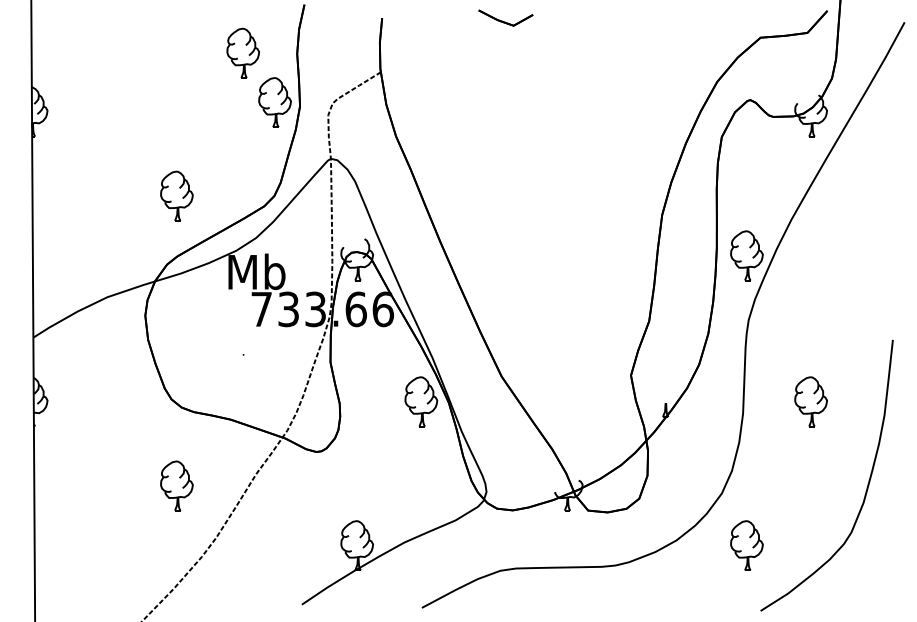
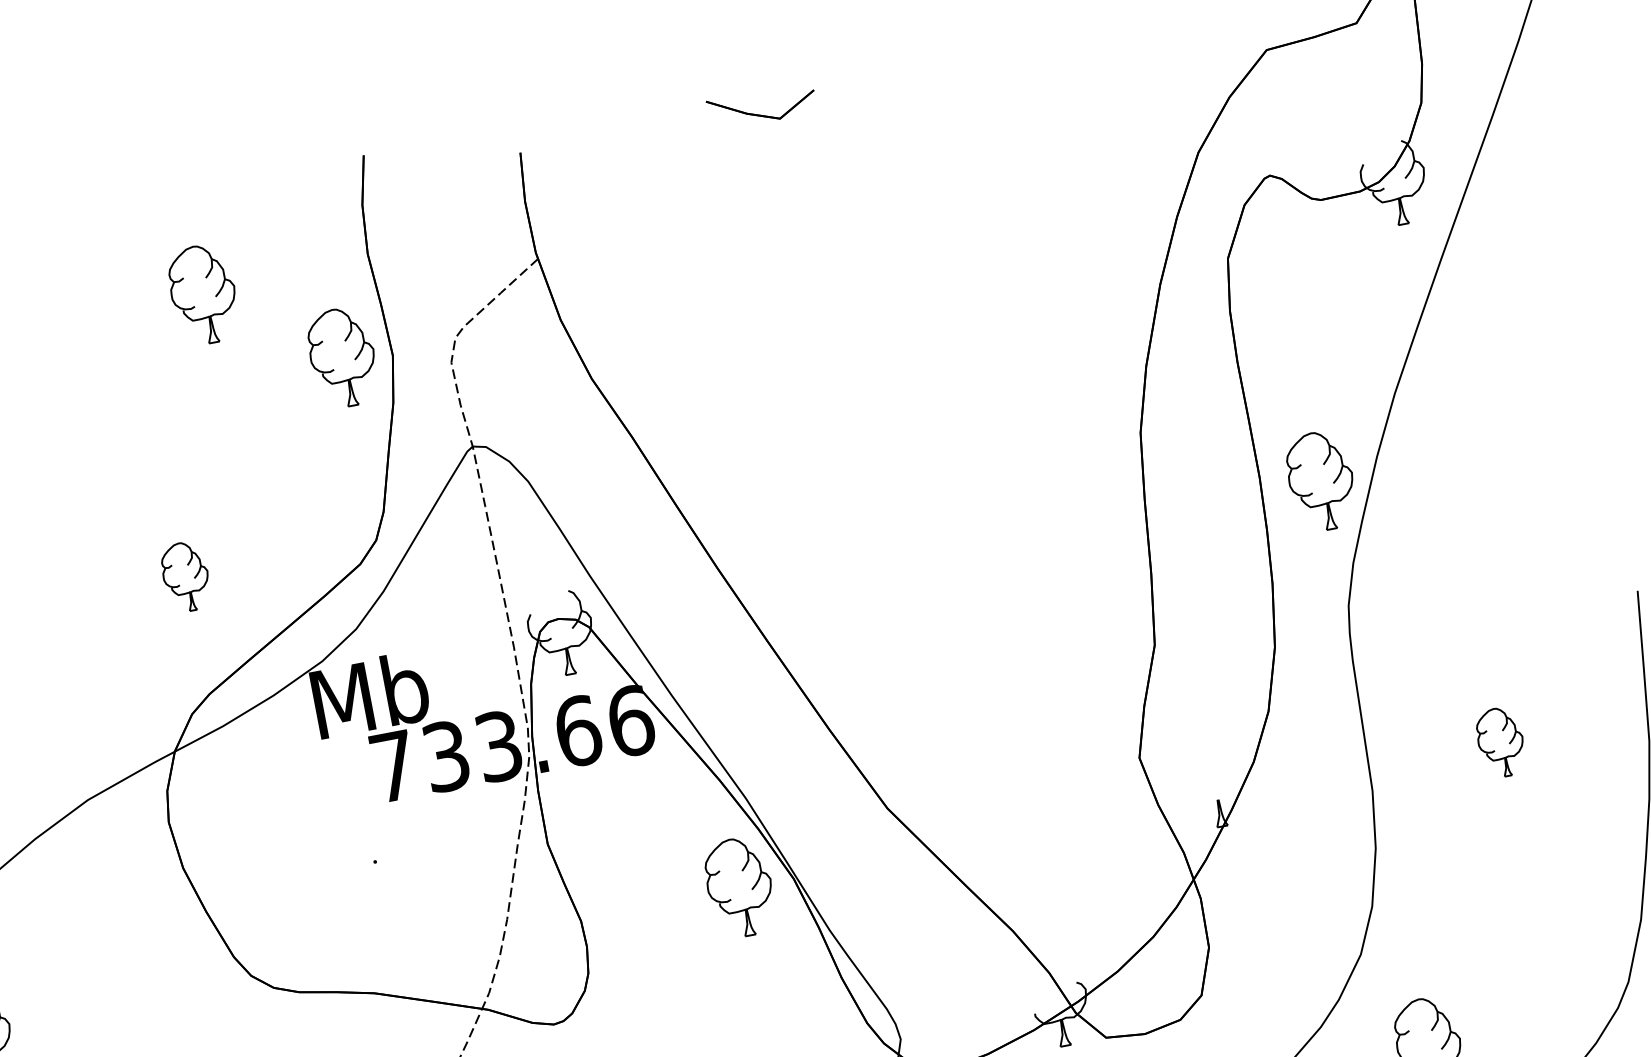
part: (242, 52) -> (201, 293), moved
part: (176, 195) -> (184, 575), size x0.7
part: (810, 401) -> (1499, 741), size x0.7

